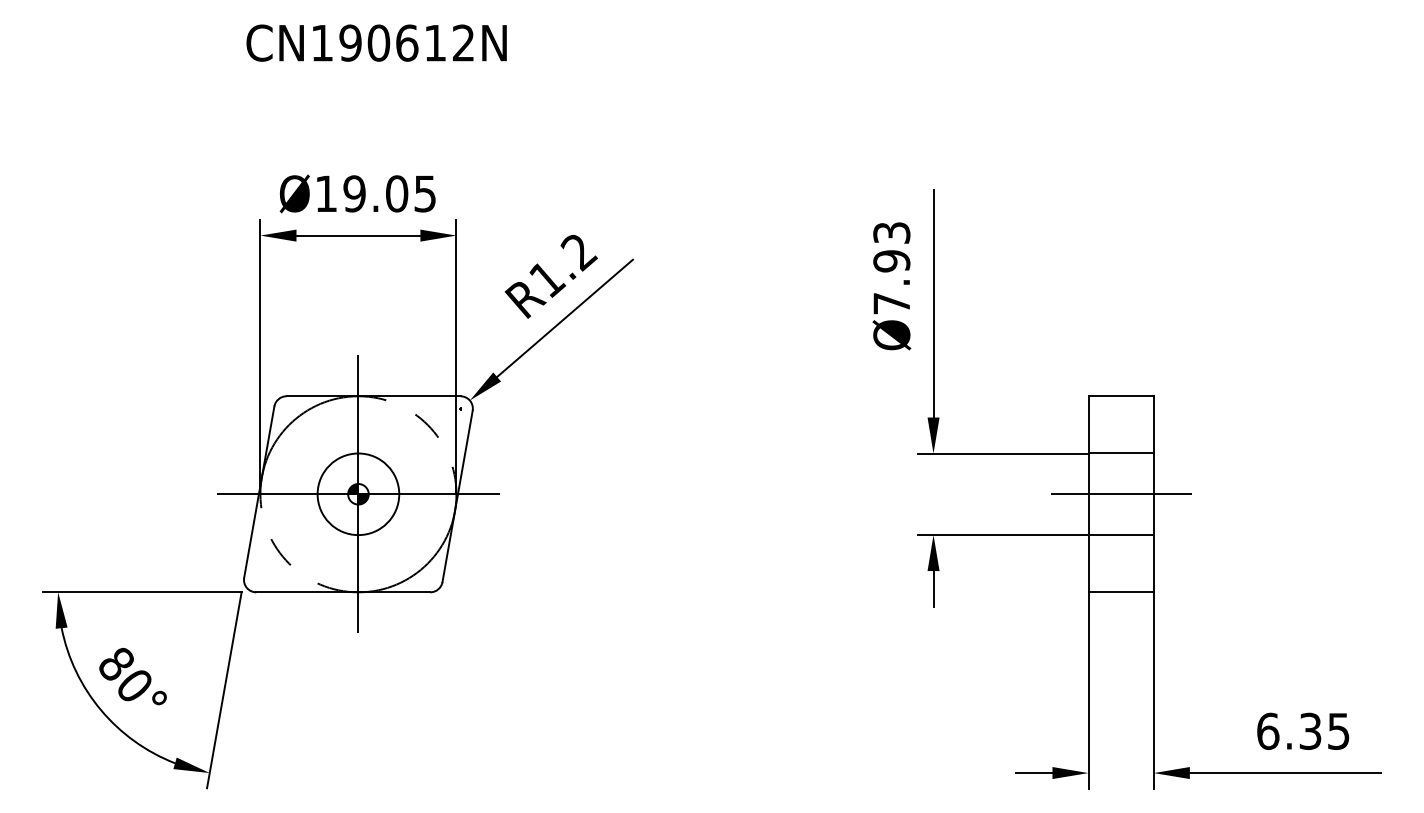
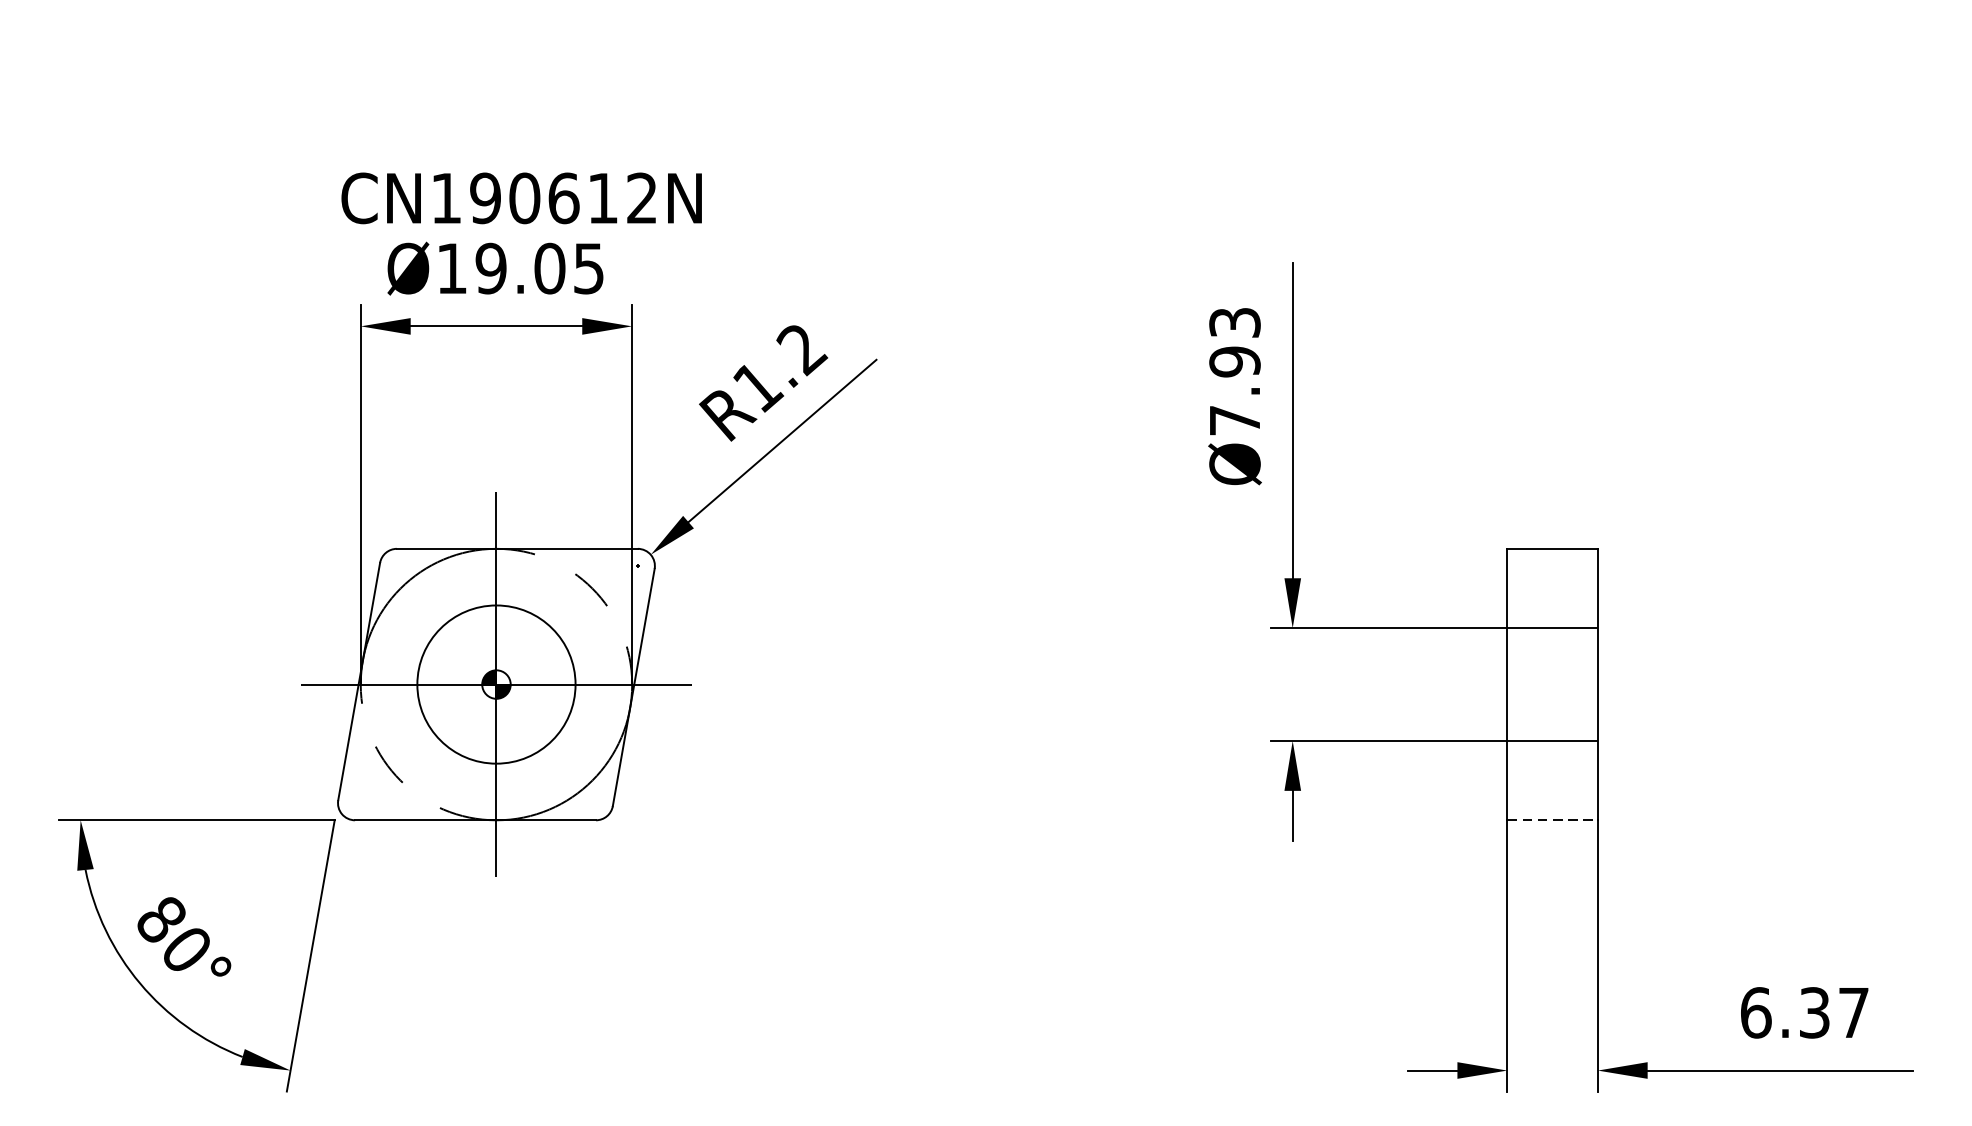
text: (376, 42) -> (521, 197), moved
circle: (358, 494) -> (496, 684), size x1.4
line: (1120, 494) -> (1551, 684), removed
line: (1121, 592) -> (1552, 820), solid -> dashed
text: (1338, 731) -> (1853, 1012), 6.35 -> 6.37

